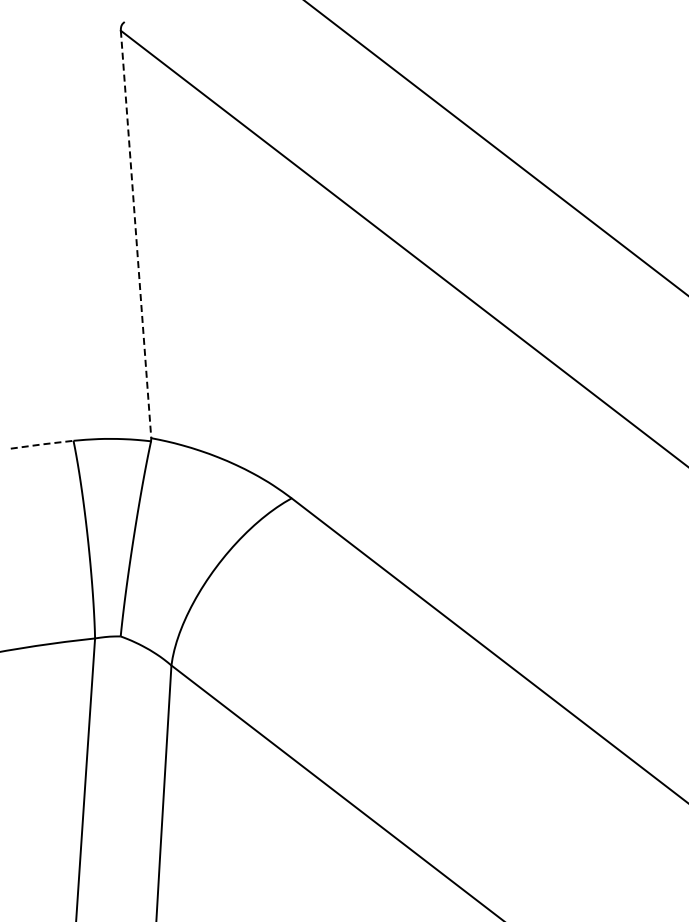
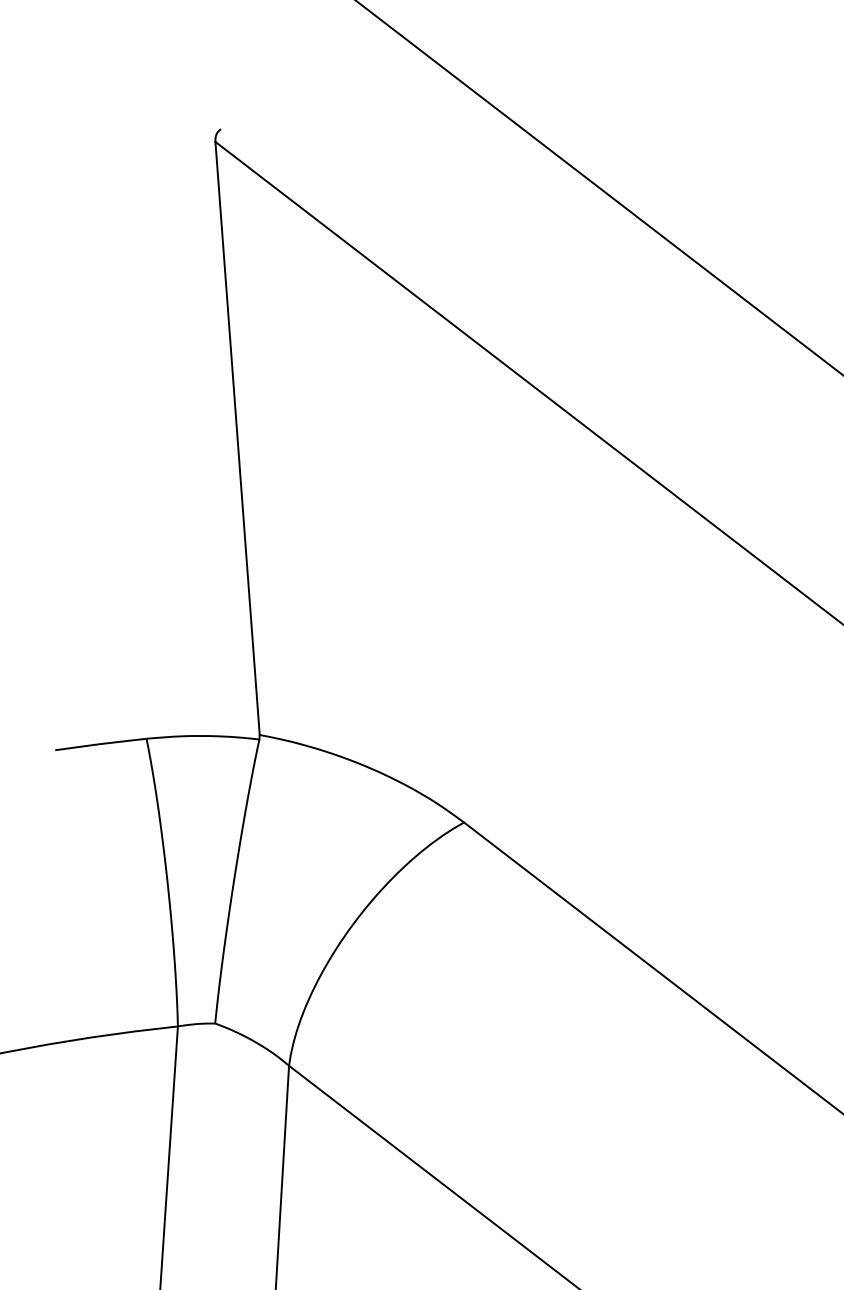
line: (136, 234) -> (238, 438), dashed -> solid
line: (42, 444) -> (101, 744), dashed -> solid

